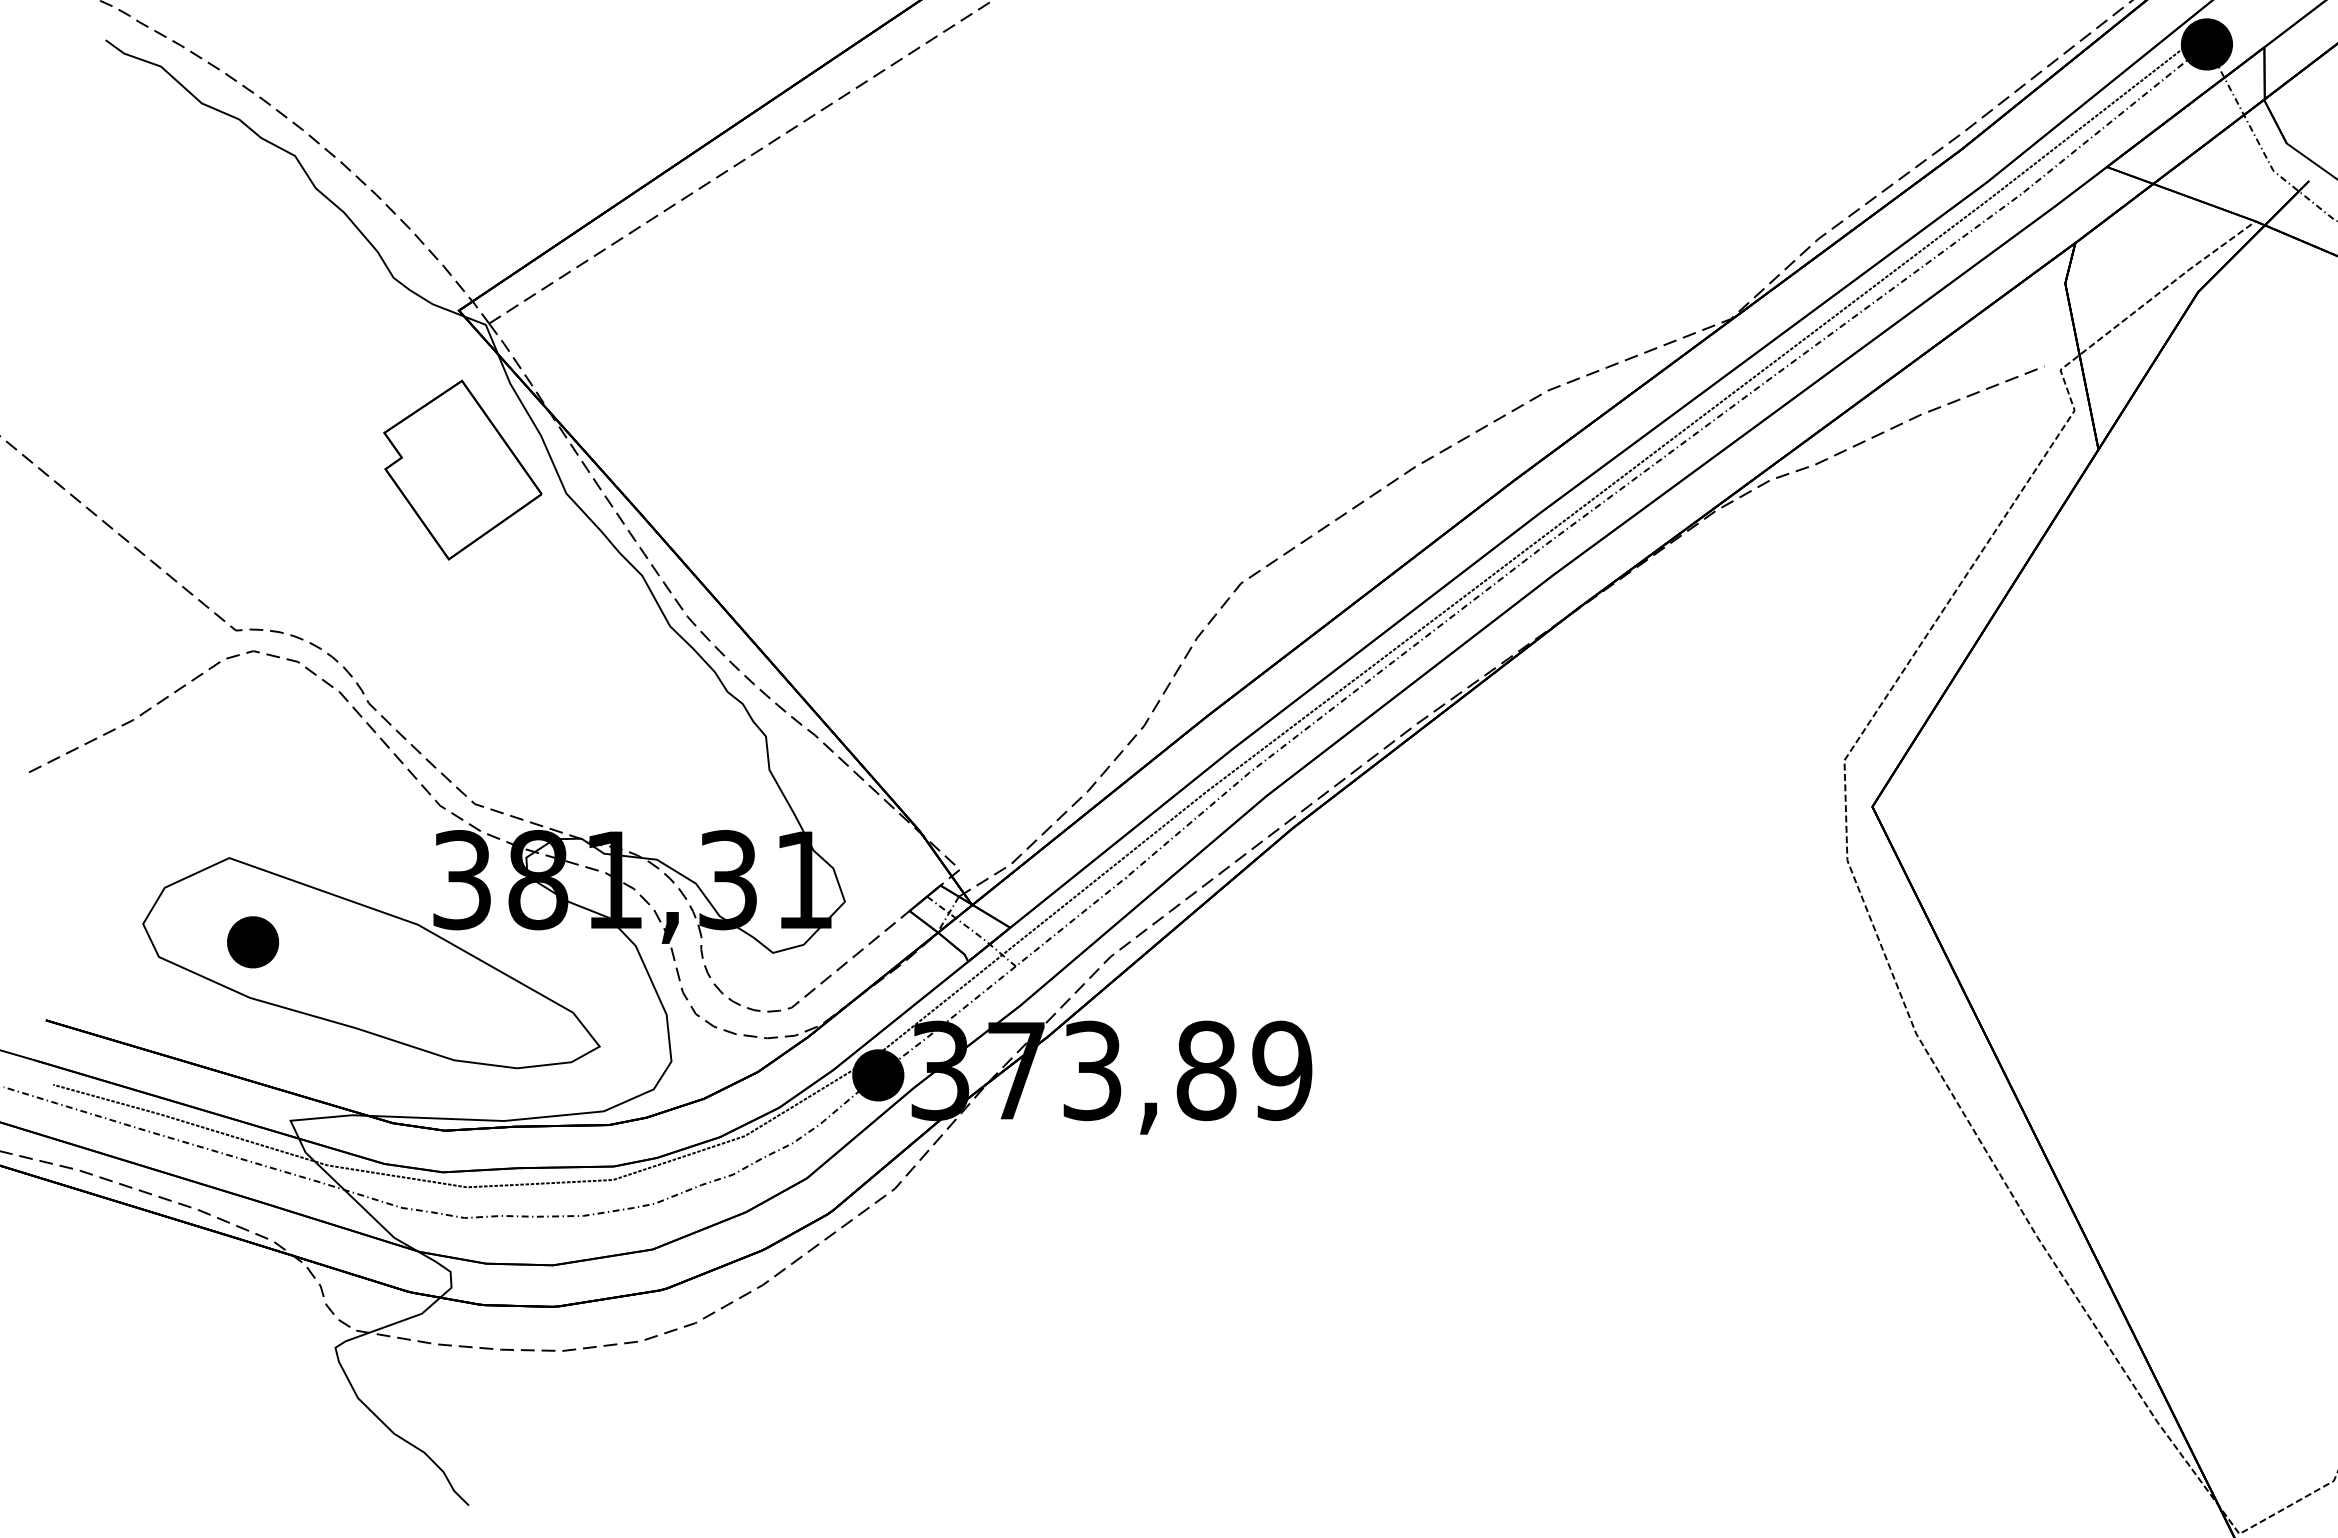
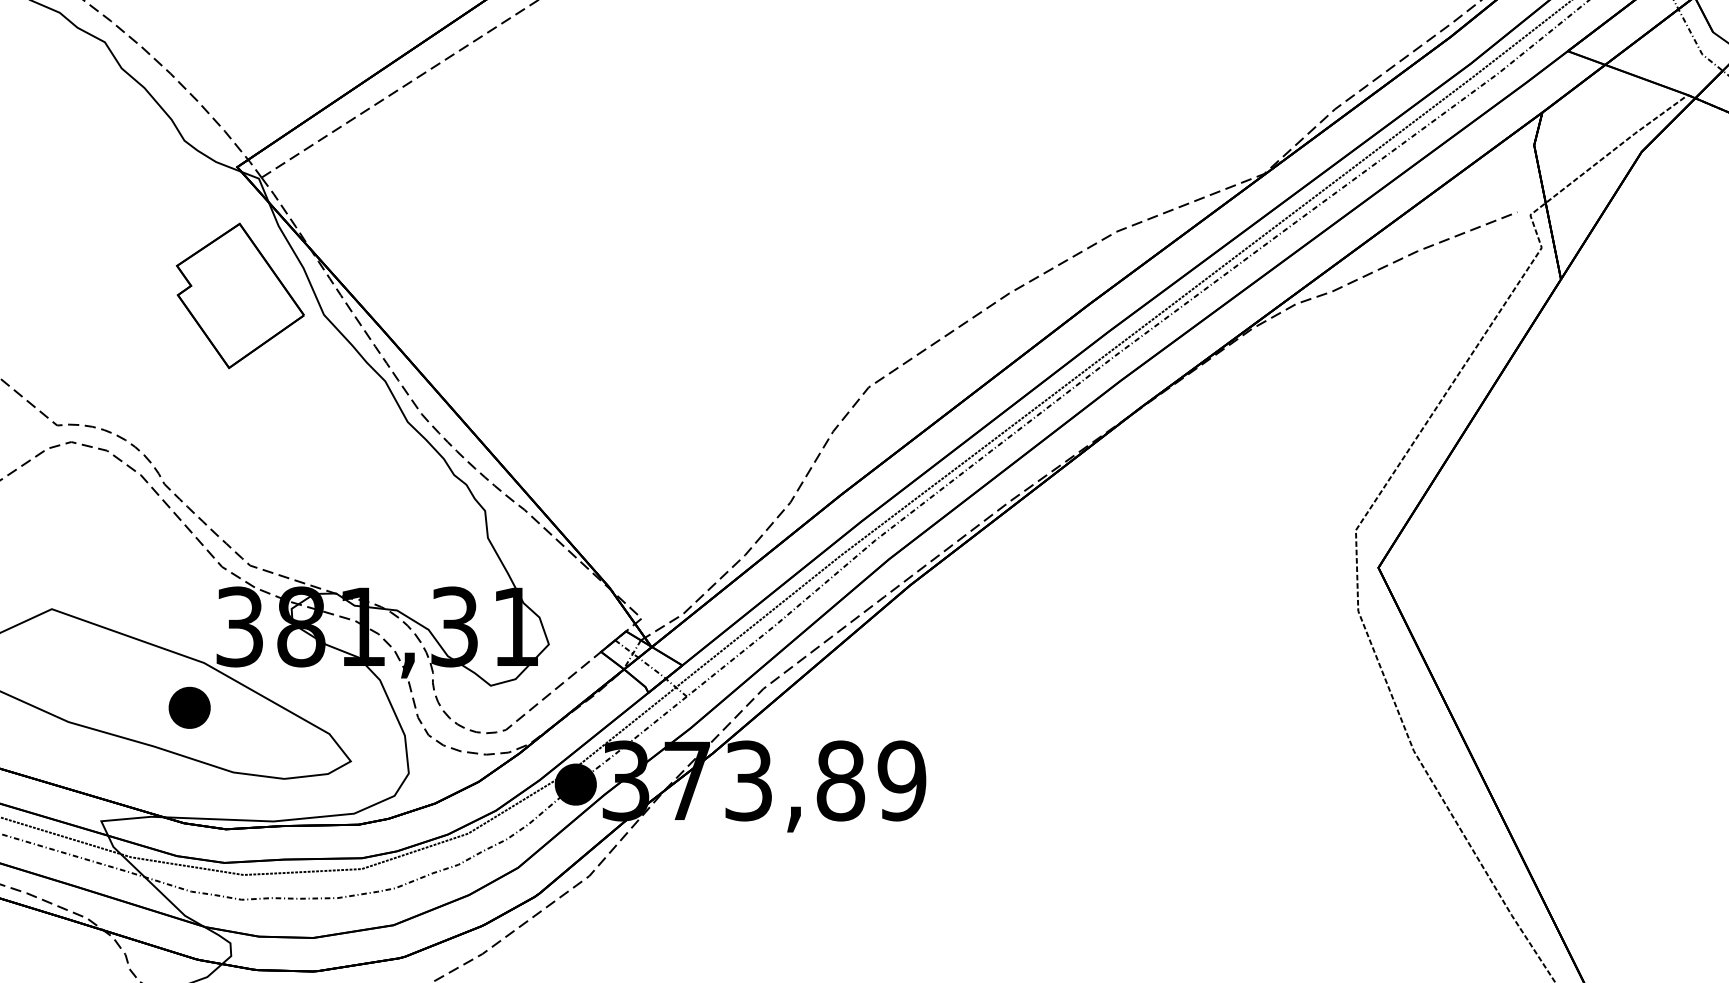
part: (253, 942) -> (190, 708), moved

